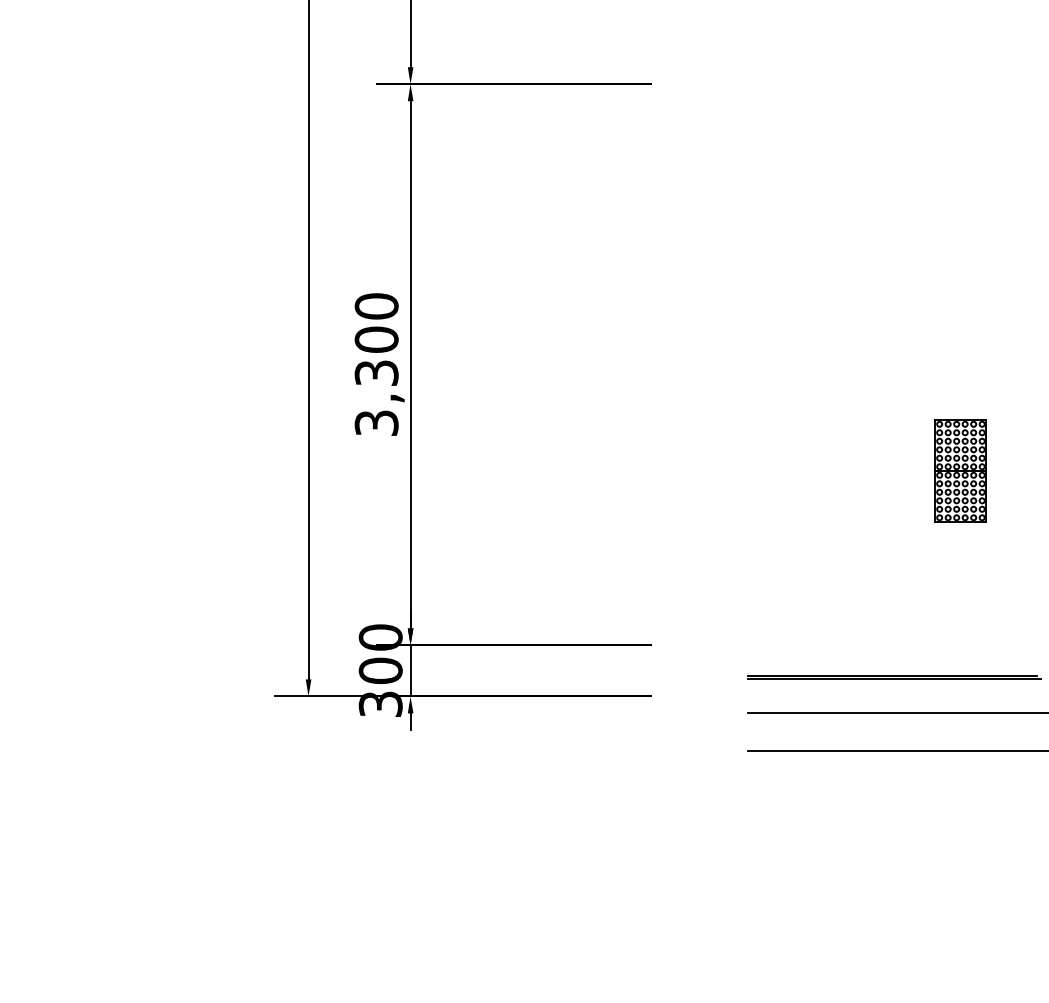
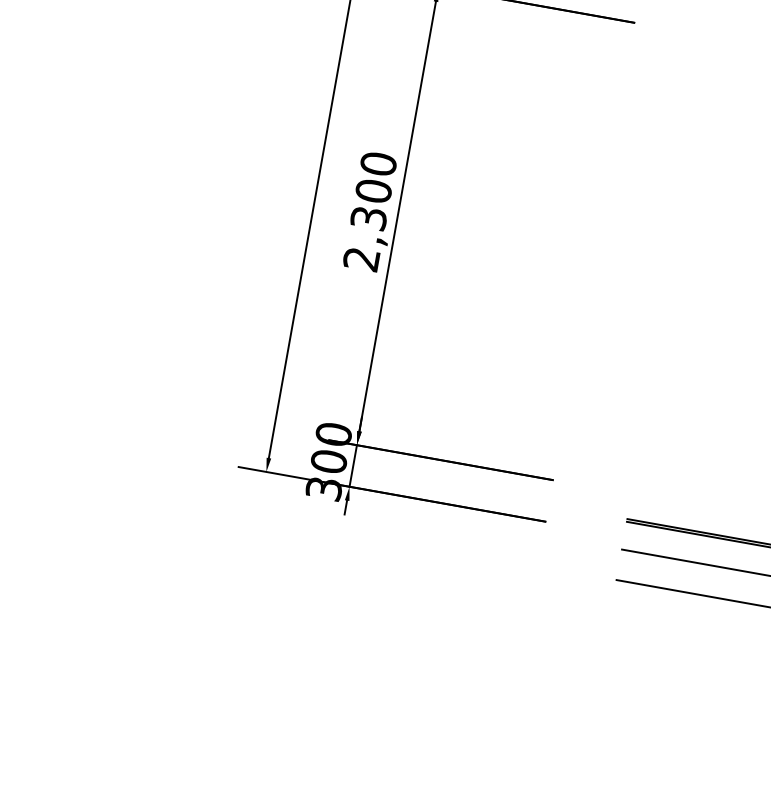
text: (376, 422) -> (361, 258), 3,300 -> 2,300

